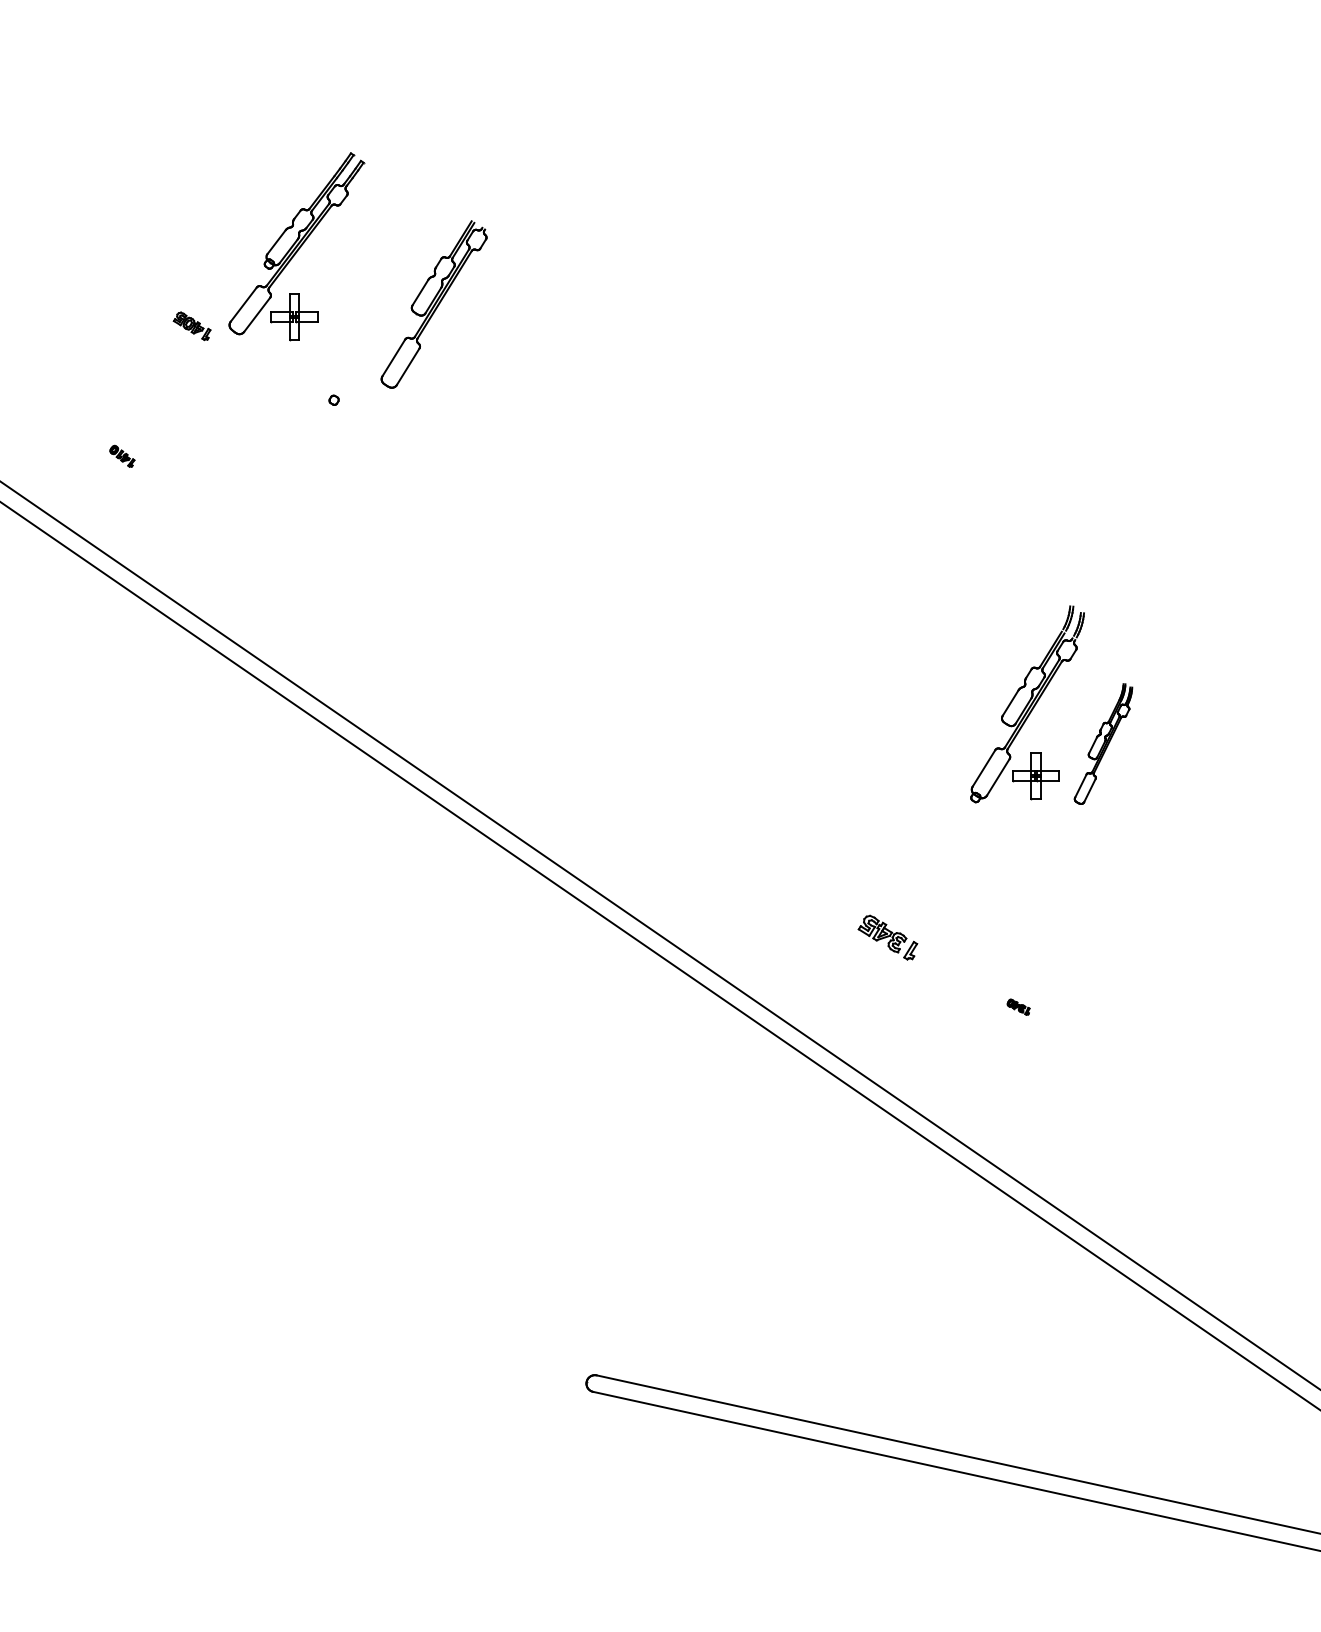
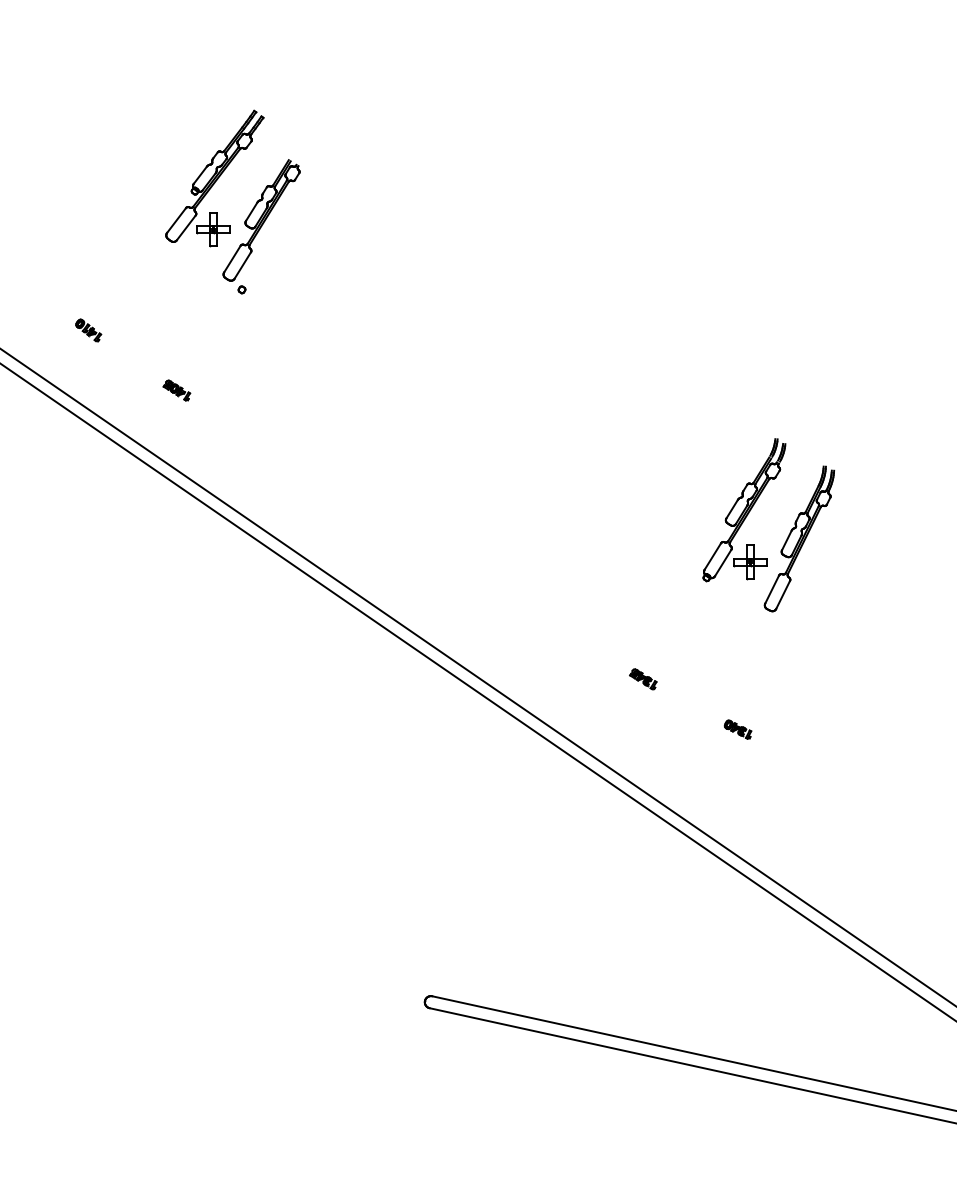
part: (433, 304) -> (261, 220), moved
part: (191, 326) -> (176, 390), moved
part: (122, 456) -> (88, 330), size x1.43
part: (1103, 743) -> (799, 538), size x1.67
part: (887, 937) -> (642, 679), size x0.62
part: (1018, 1006) -> (737, 729), size x1.67

